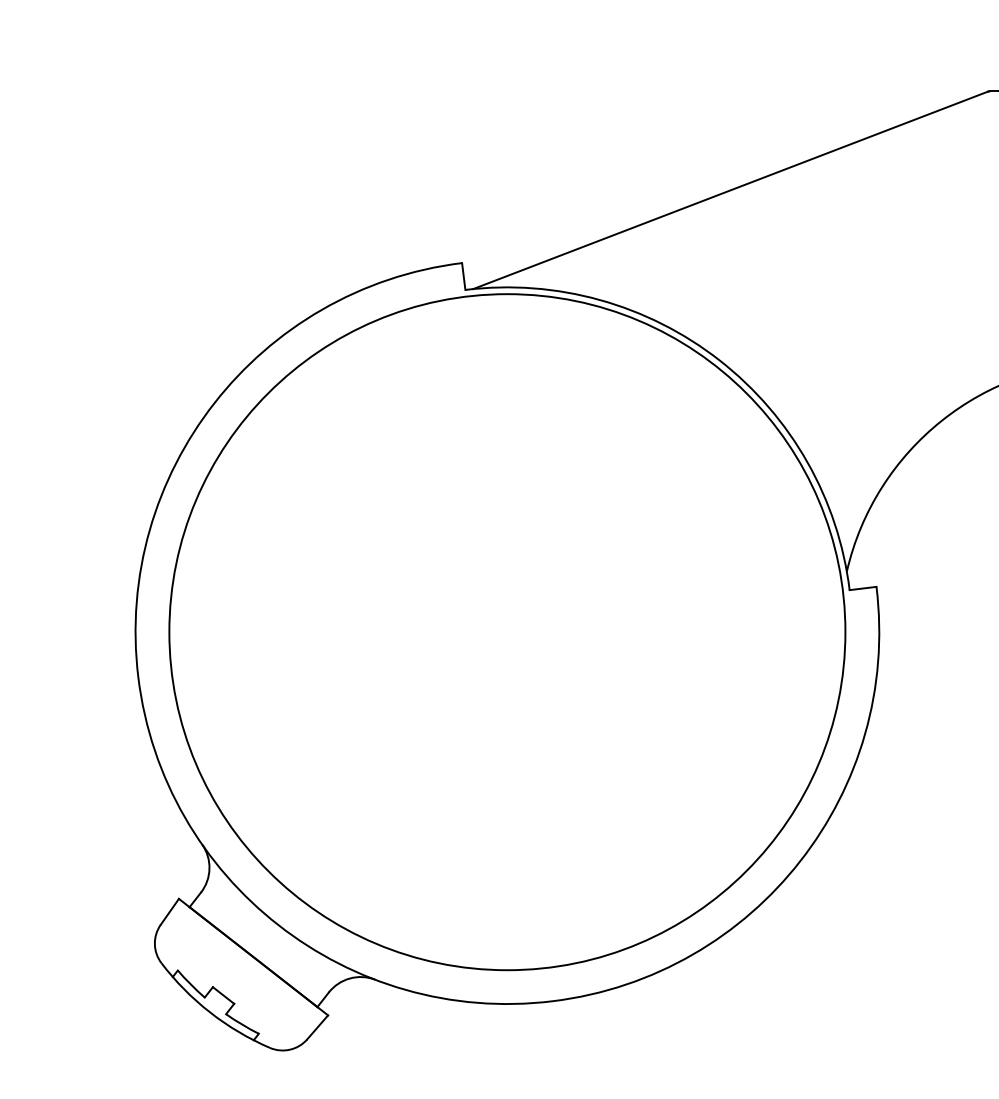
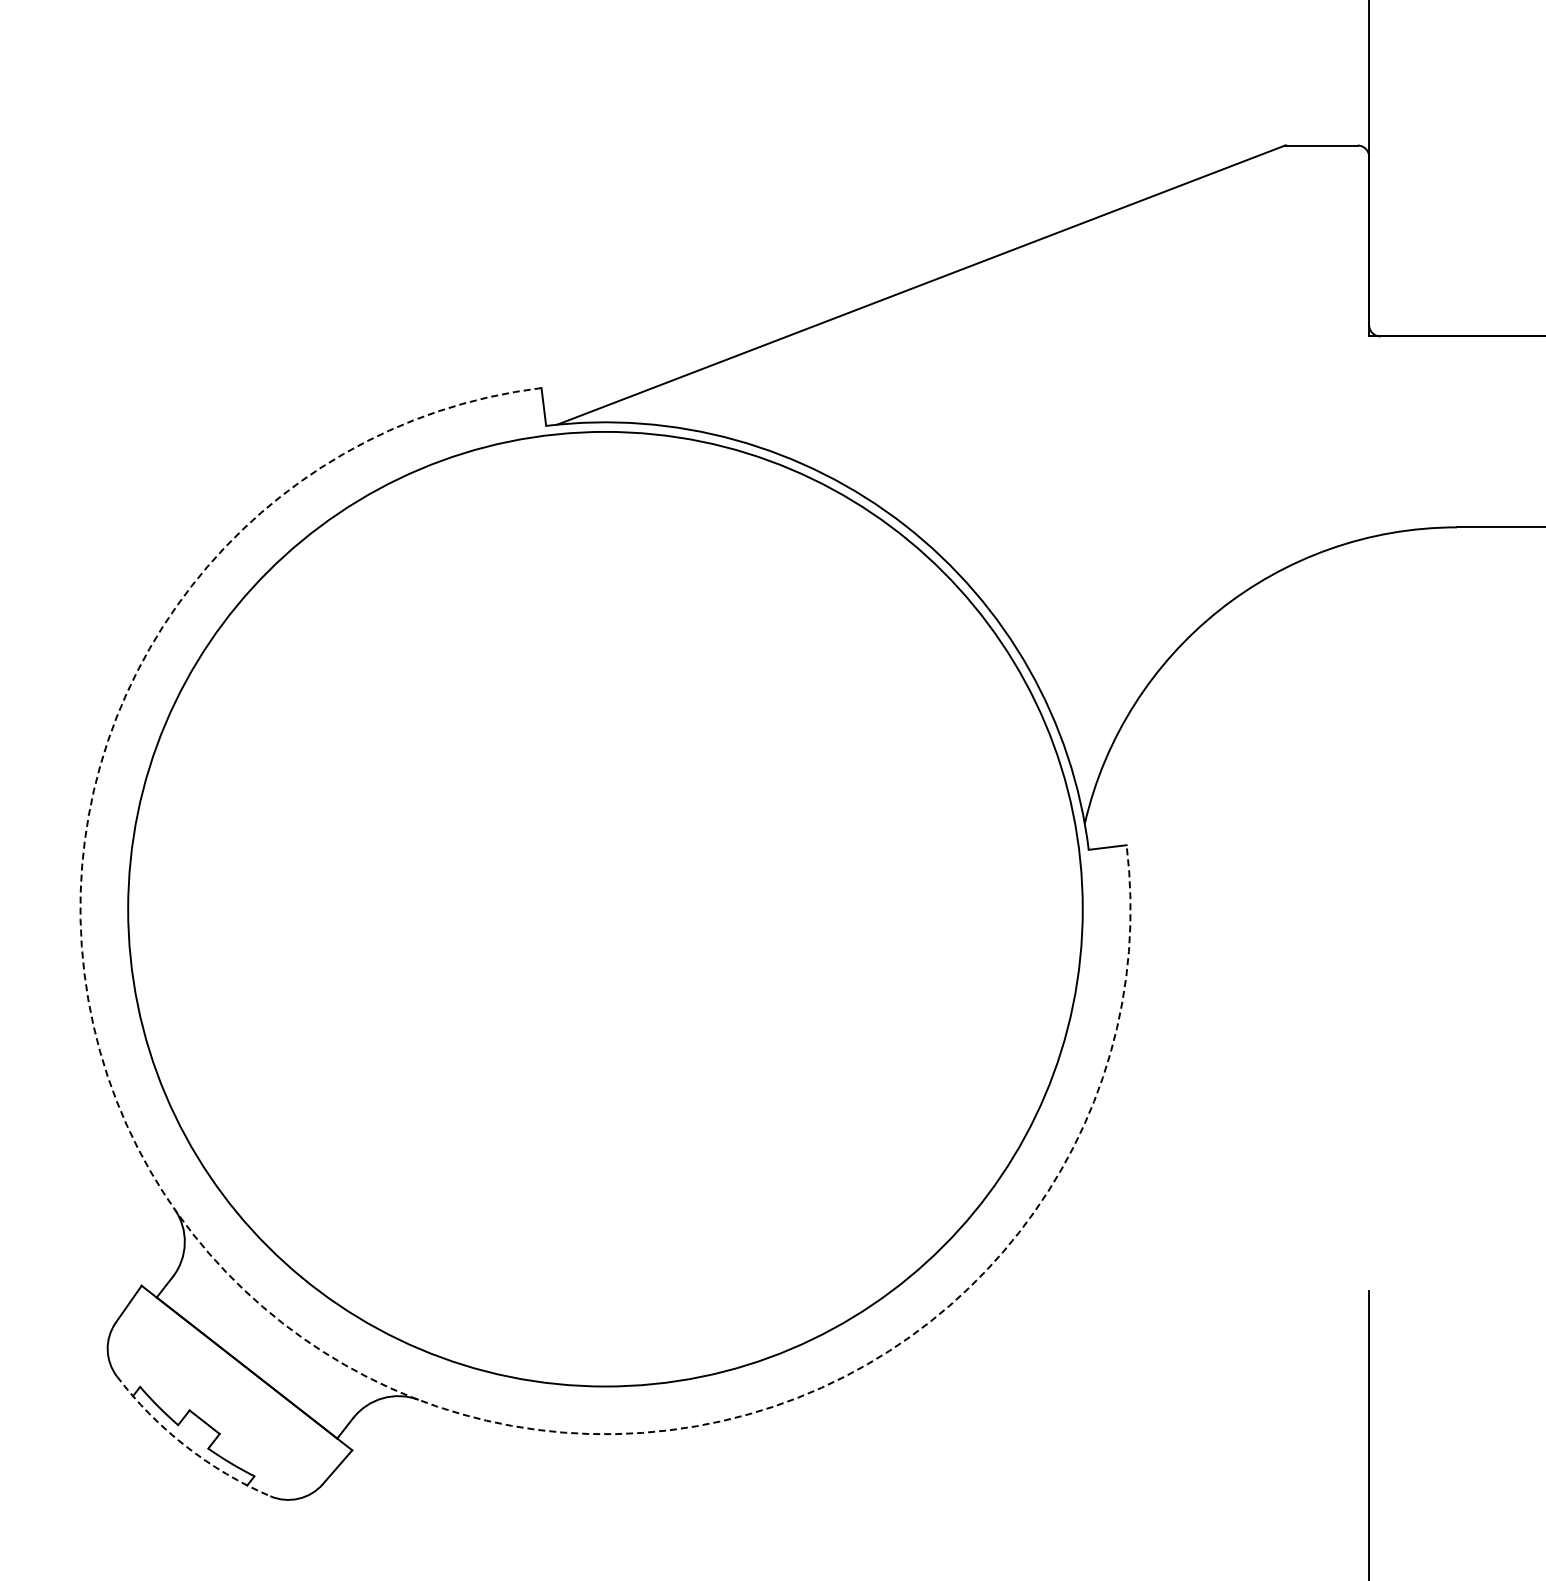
arc: (278, 924) -> (282, 1322), solid -> dashed
arc: (209, 1012) -> (185, 1446), solid -> dashed

